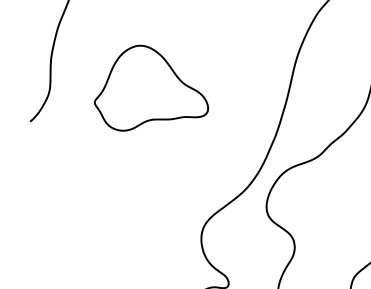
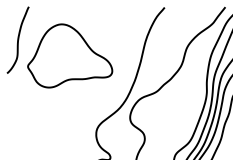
part: (151, 87) -> (70, 55), size x1.43

